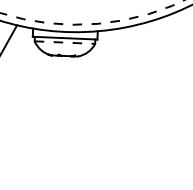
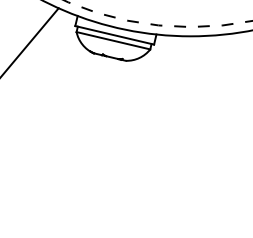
line: (64, 42) -> (113, 40), dashed -> solid

